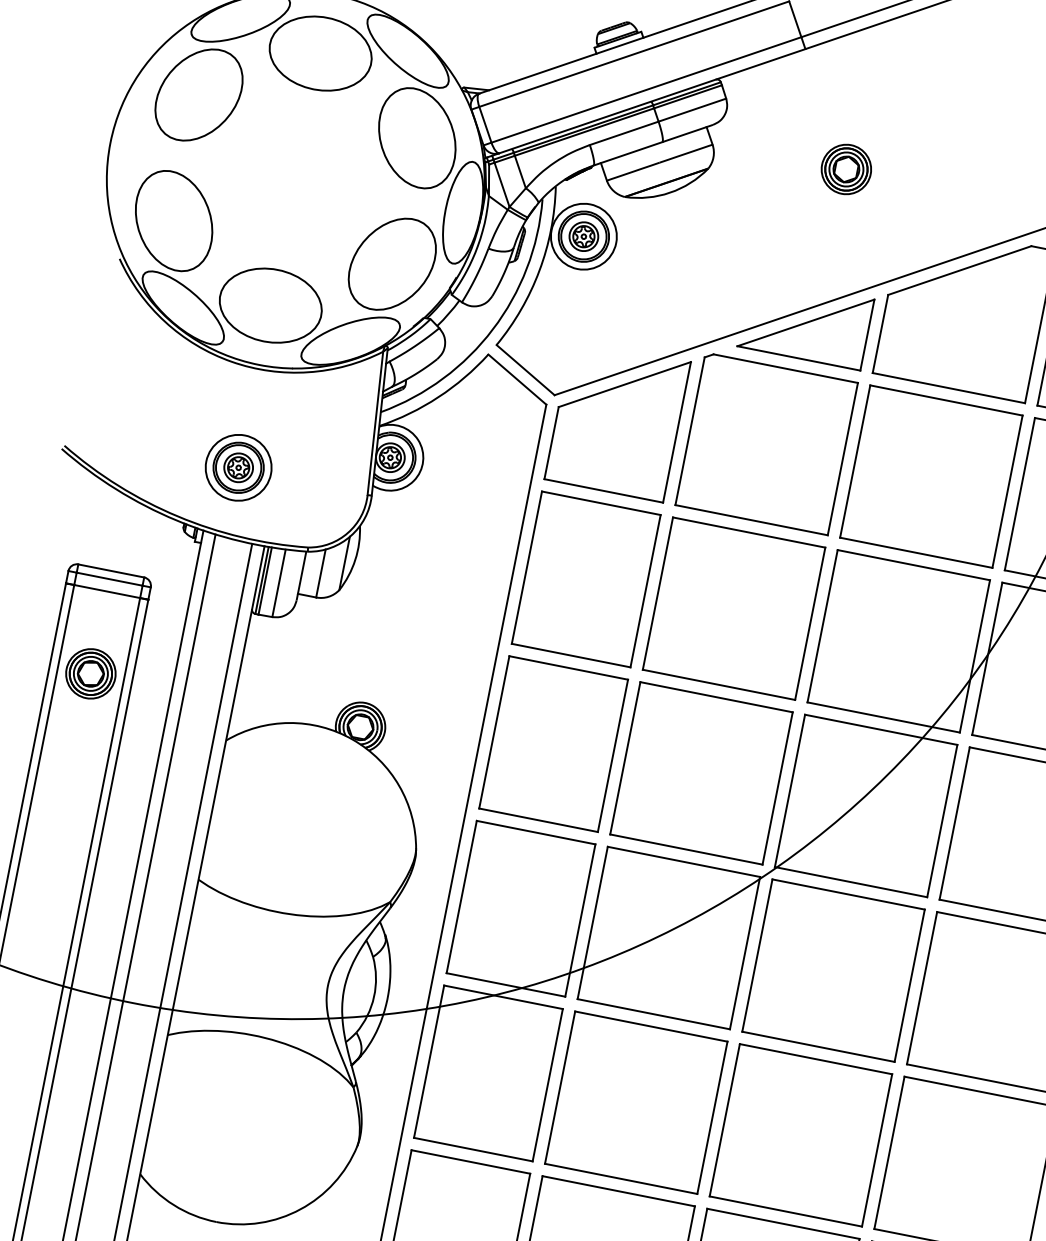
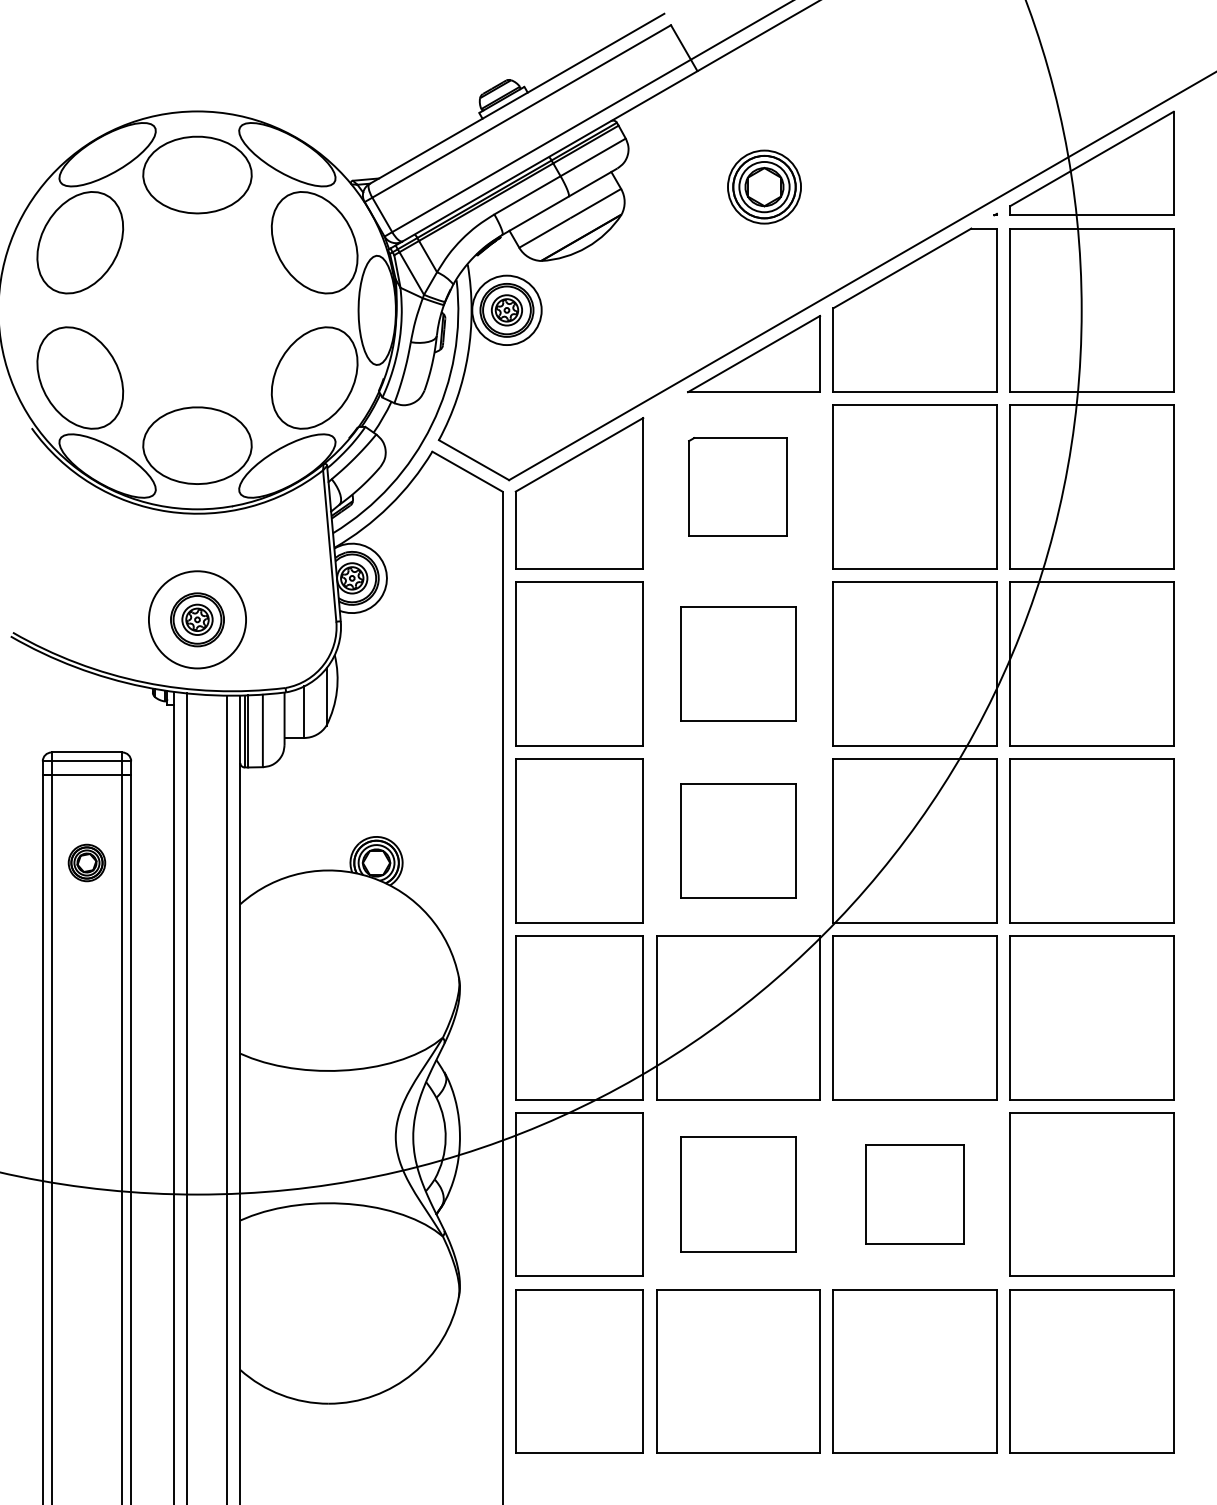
part: (846, 169) -> (764, 187), size x1.4
part: (766, 443) -> (737, 486), size x0.6
circle: (238, 467) -> (197, 619), size x1.4
part: (734, 608) -> (738, 663), size x0.7
part: (90, 673) -> (86, 862), size x0.7
part: (701, 773) -> (738, 840), size x0.7
part: (636, 1102) -> (738, 1194), size x0.7
part: (800, 1135) -> (914, 1194), size x0.6

